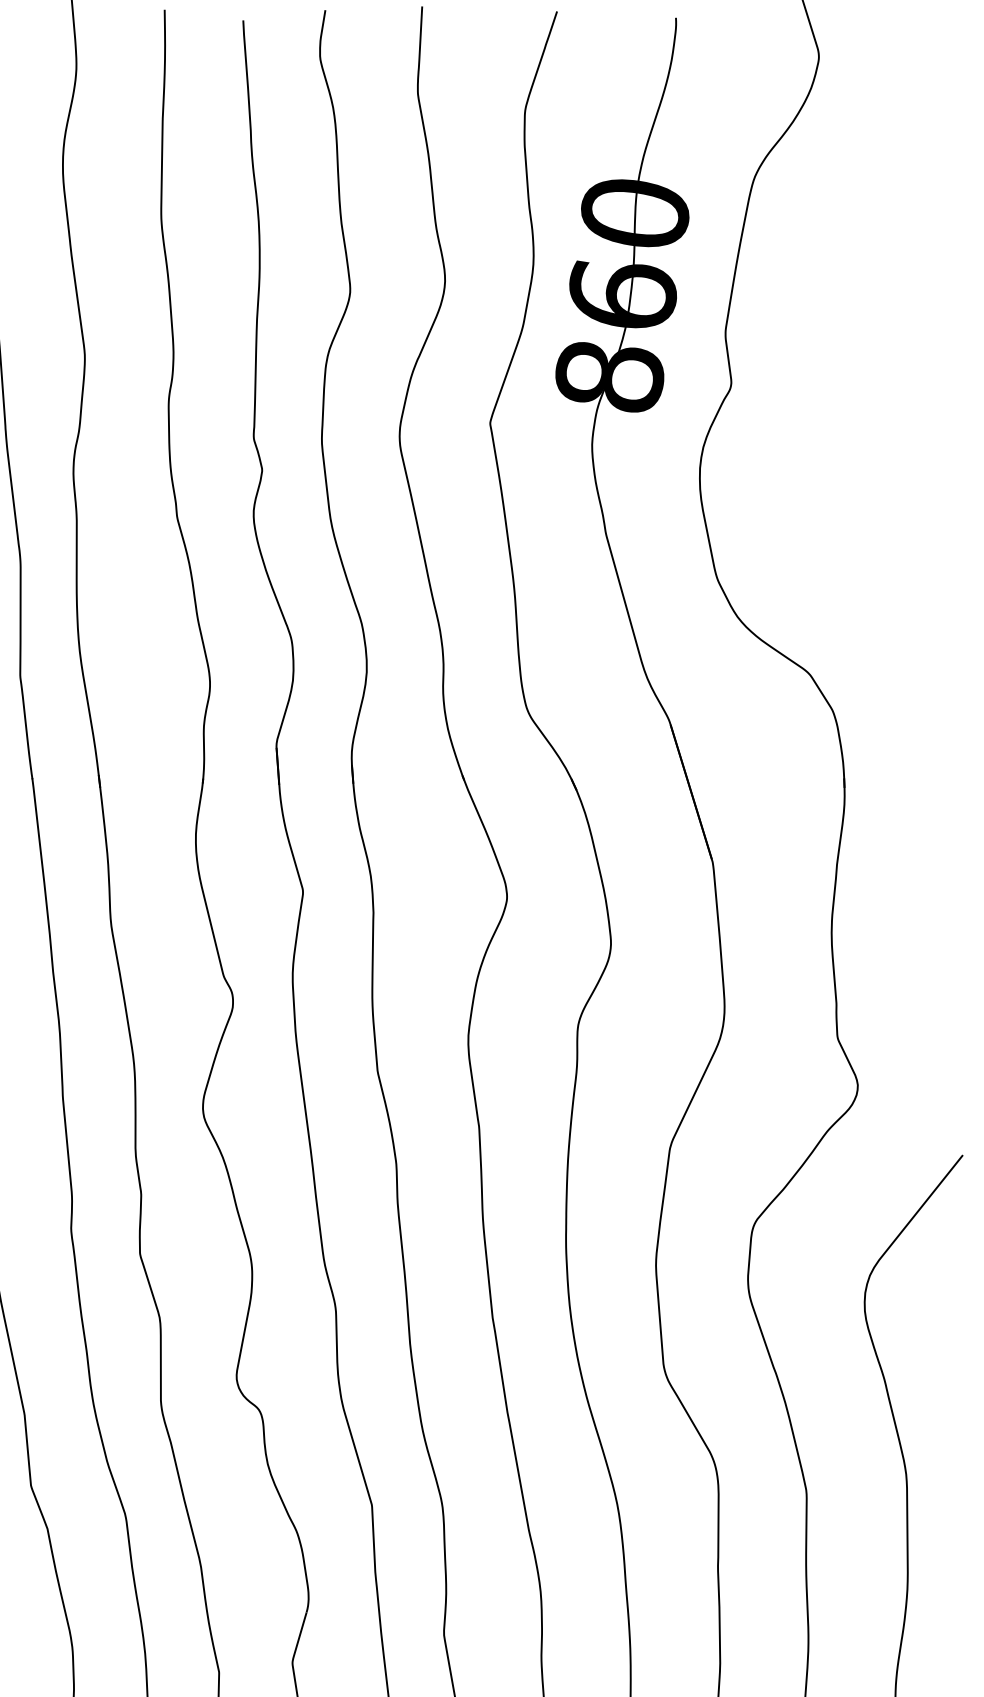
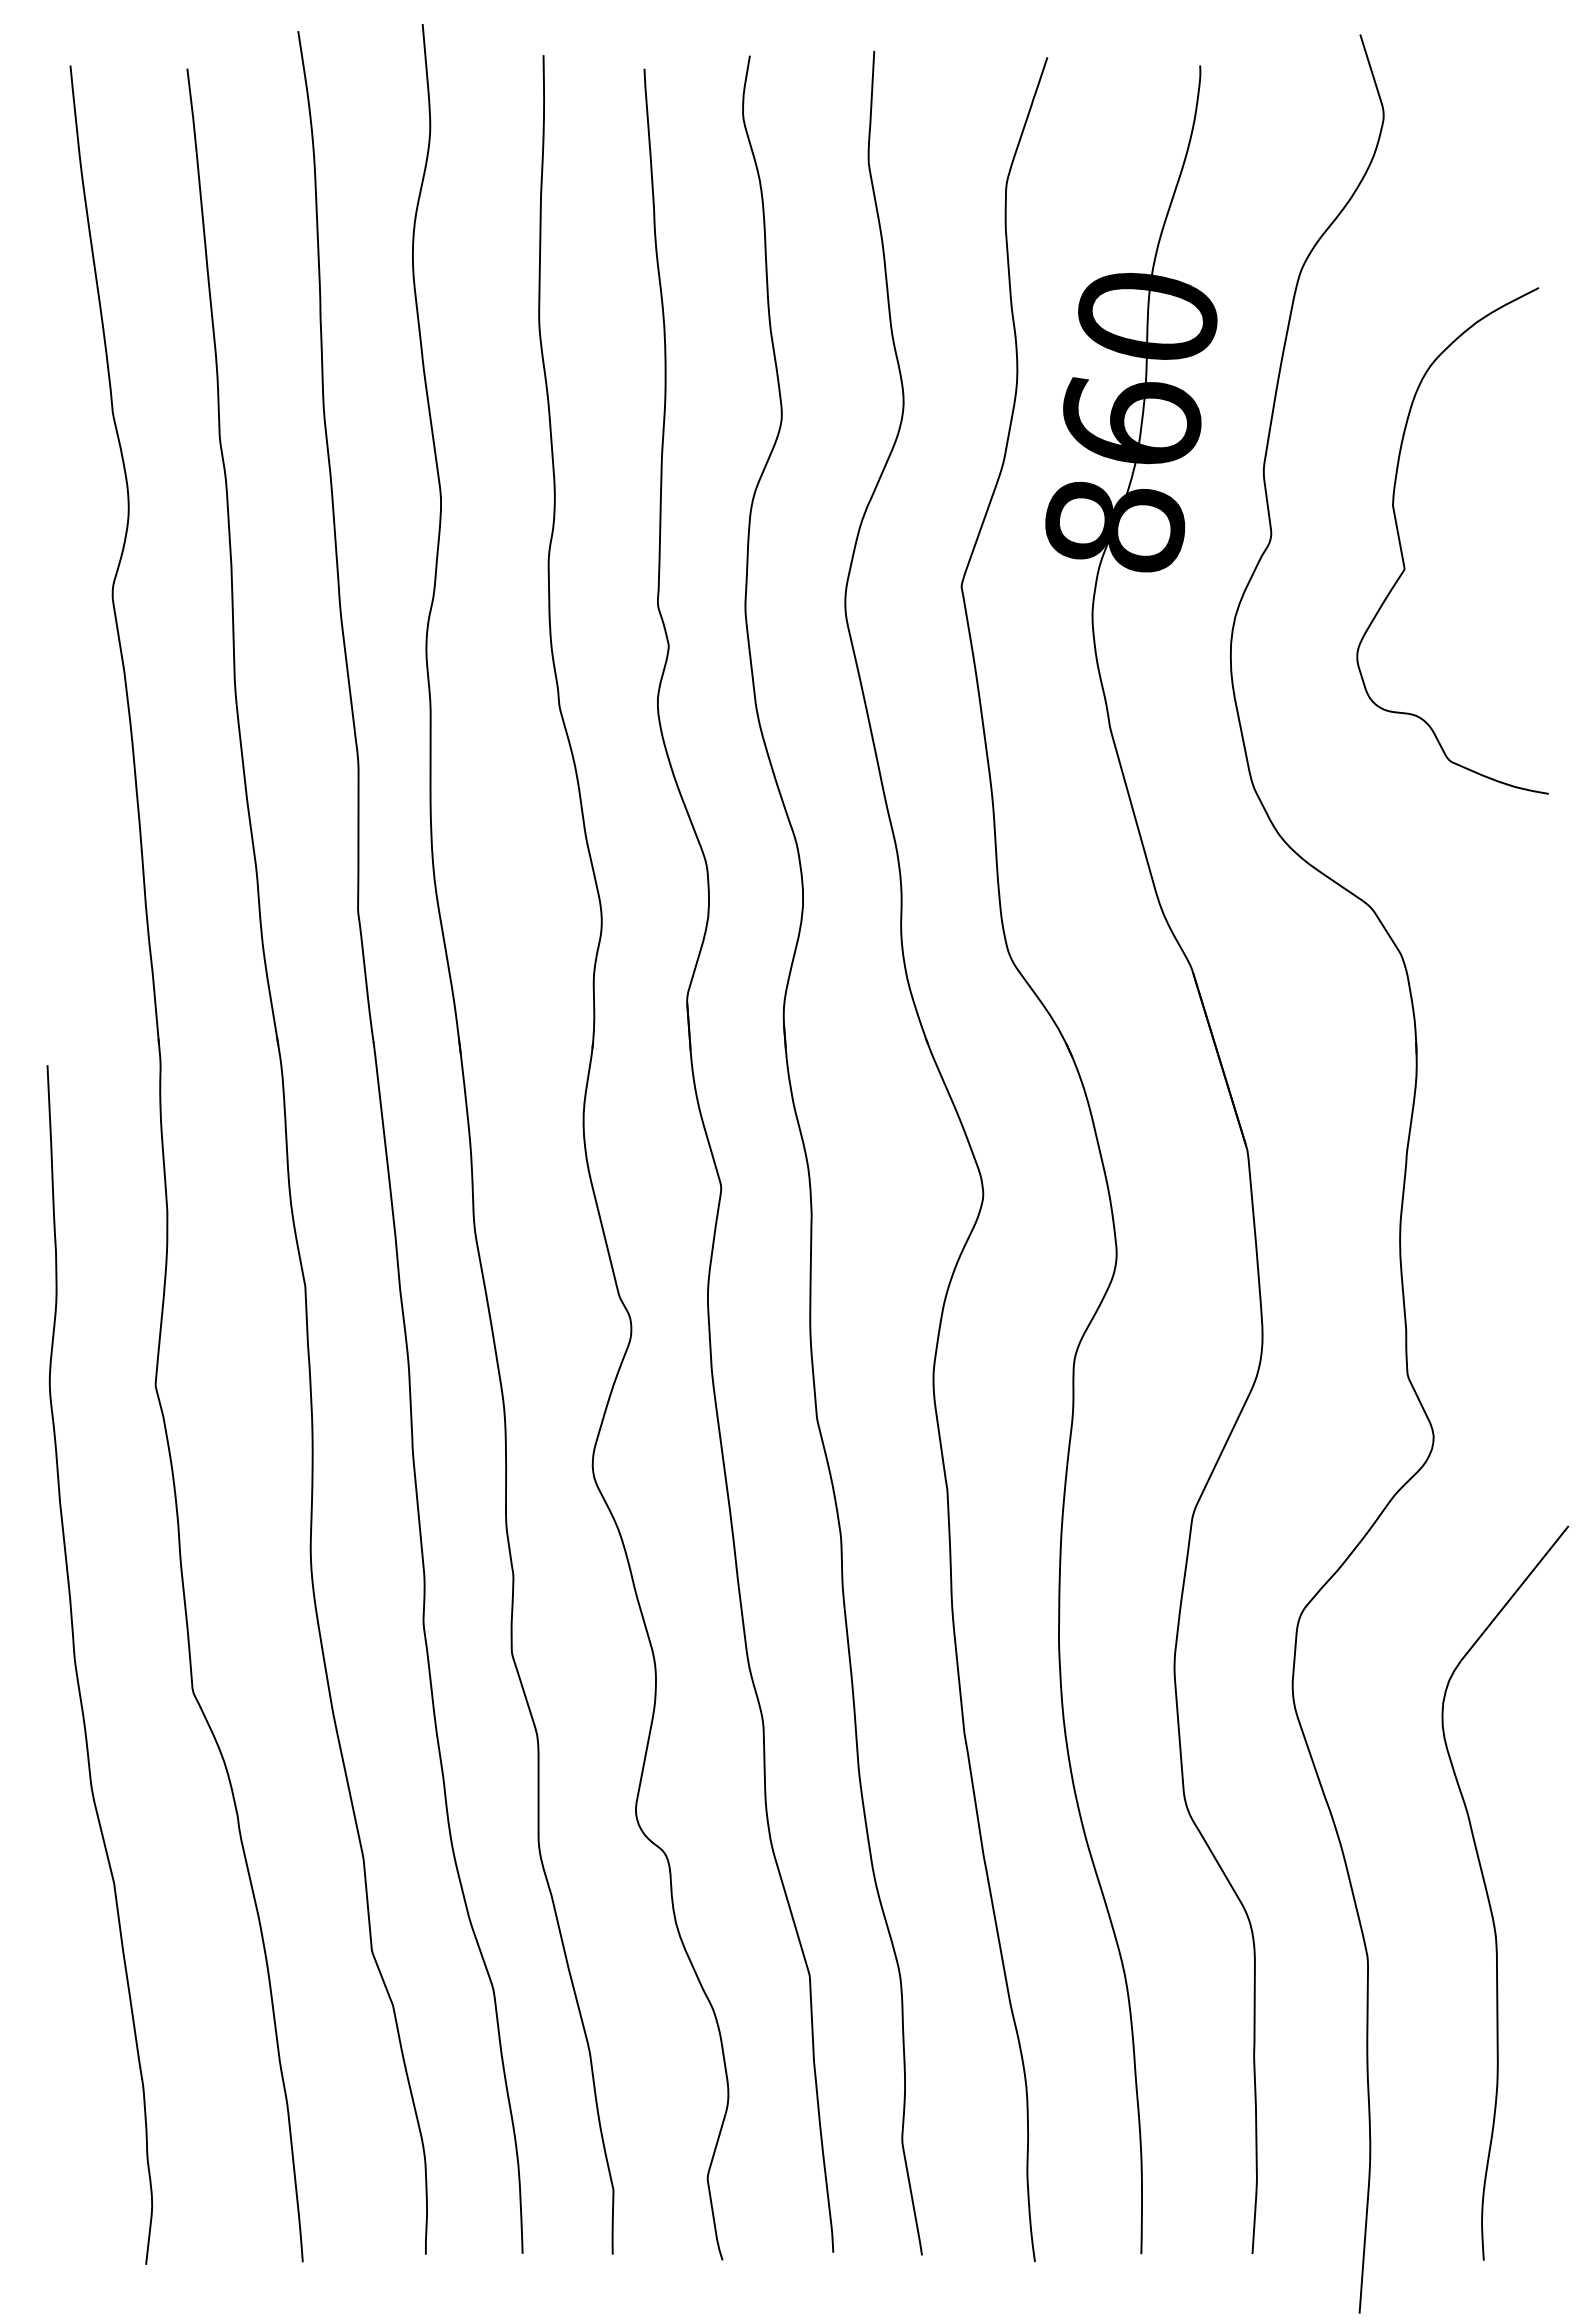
curve: (833, 395) -> (1402, 550), added

